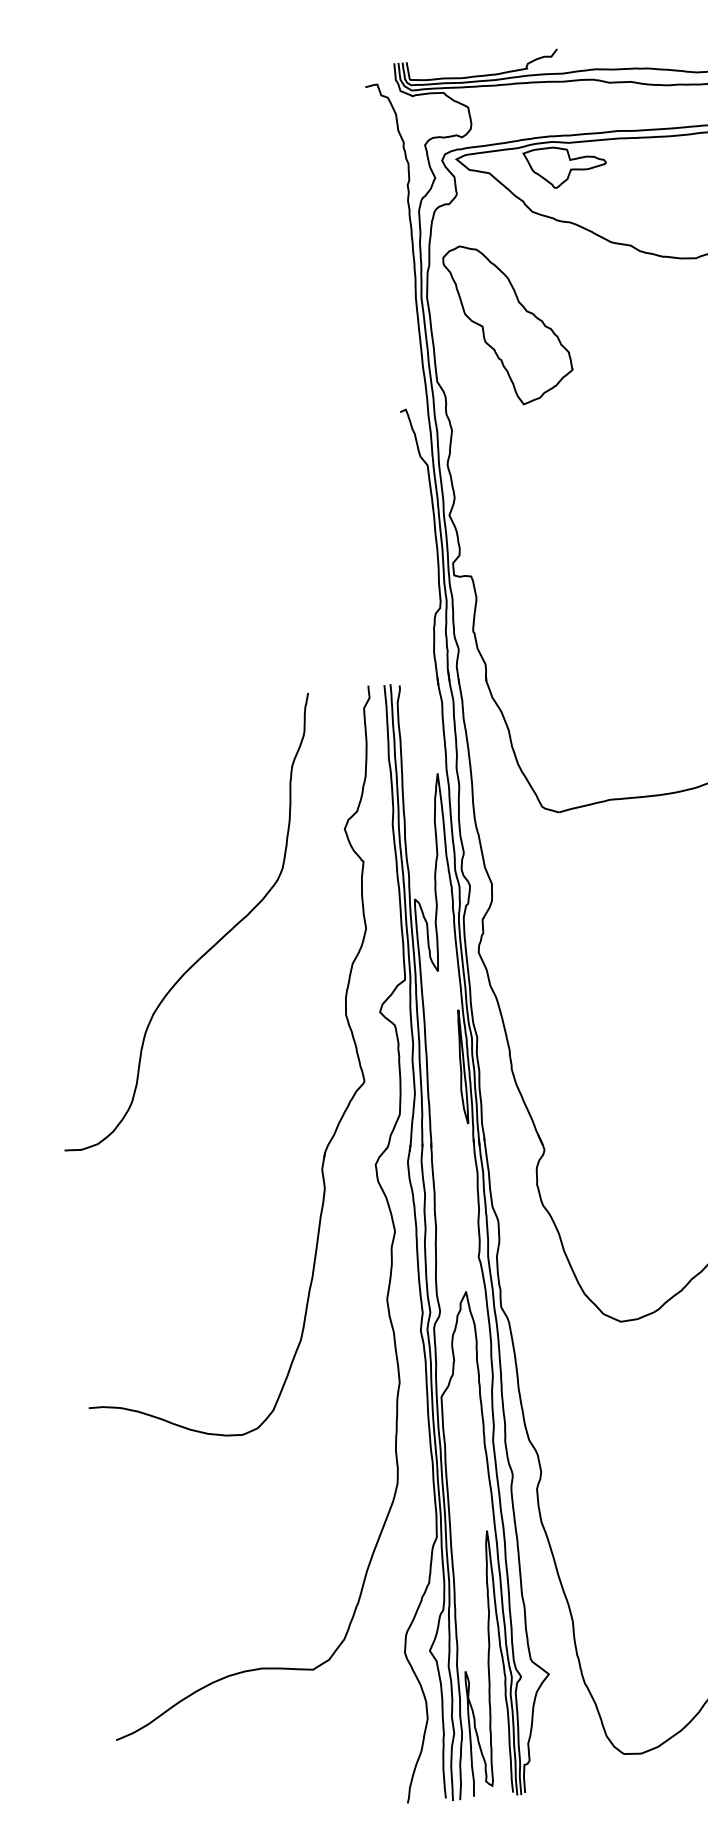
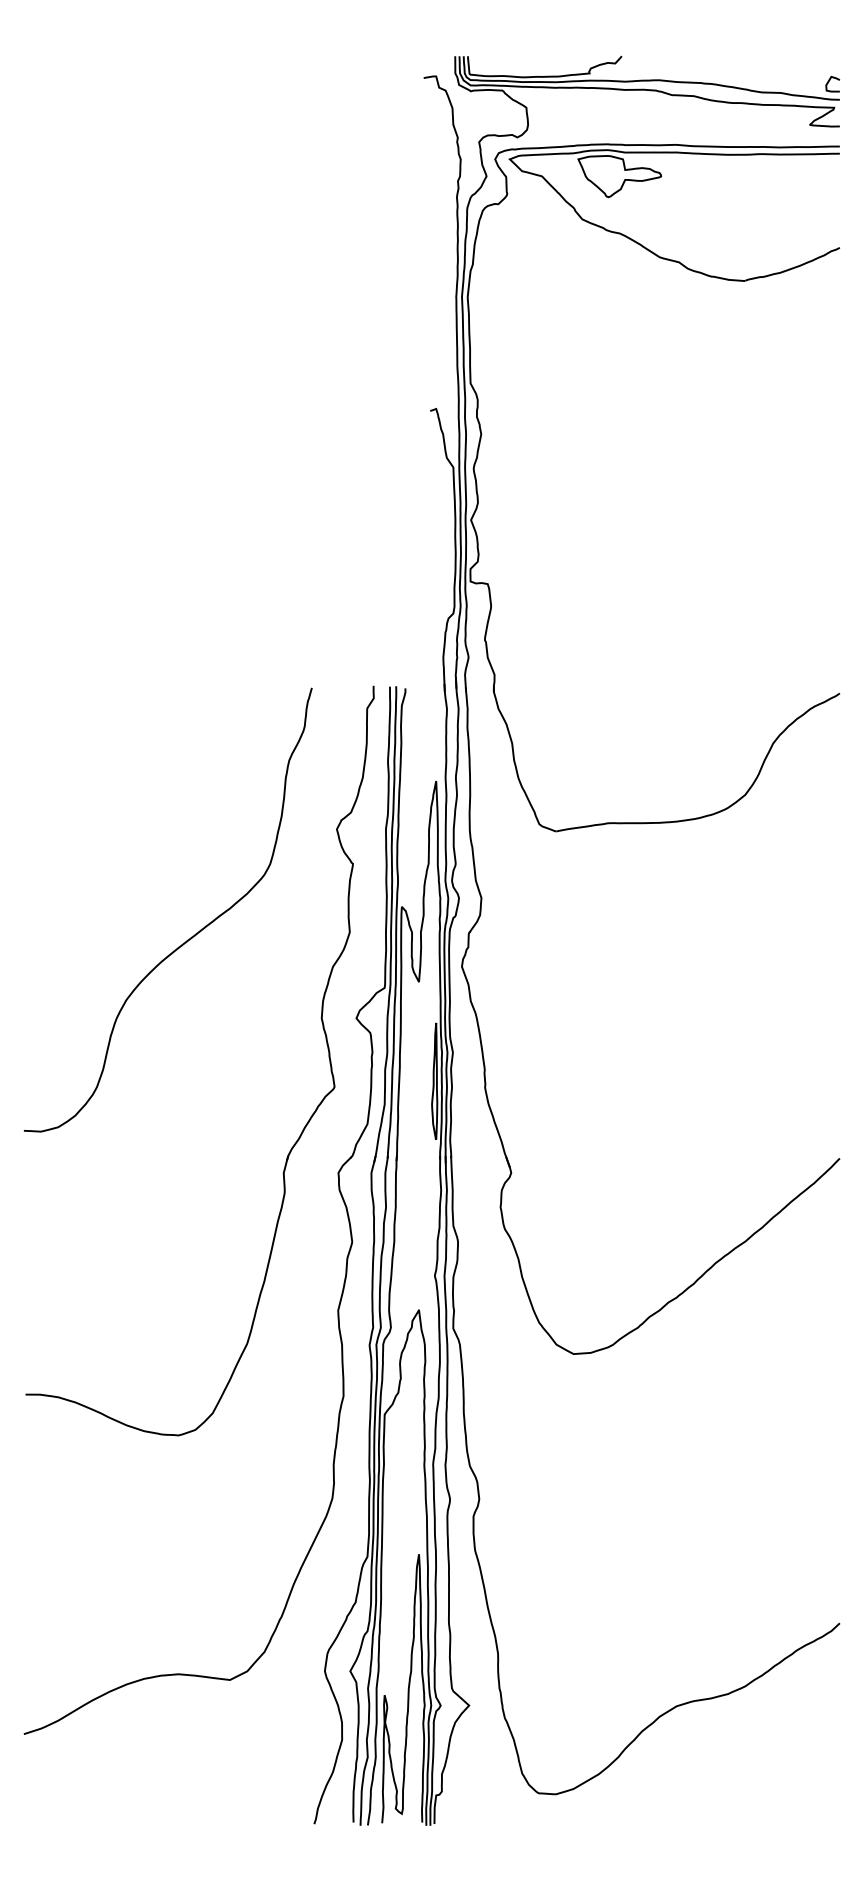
part: (508, 323) -> (548, 330), removed

